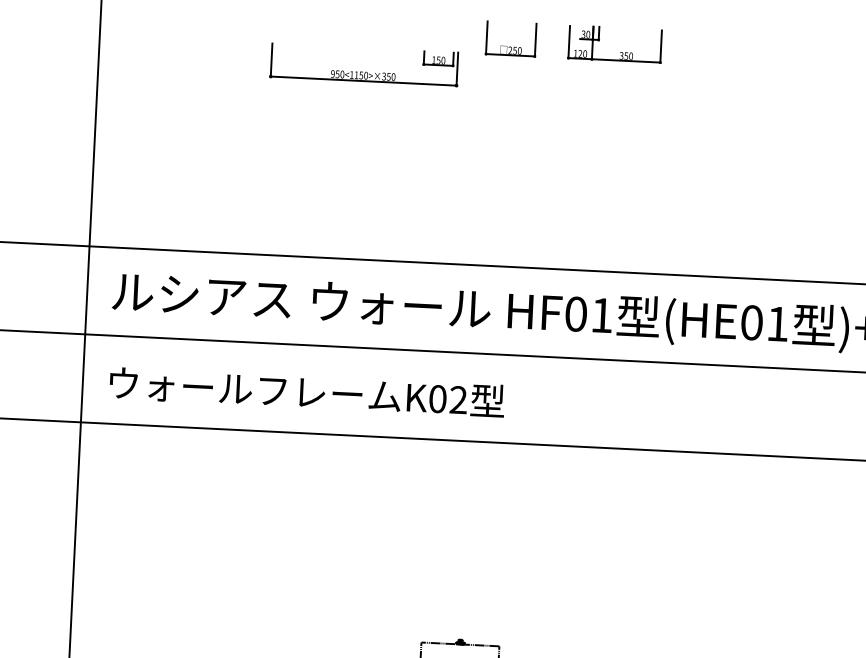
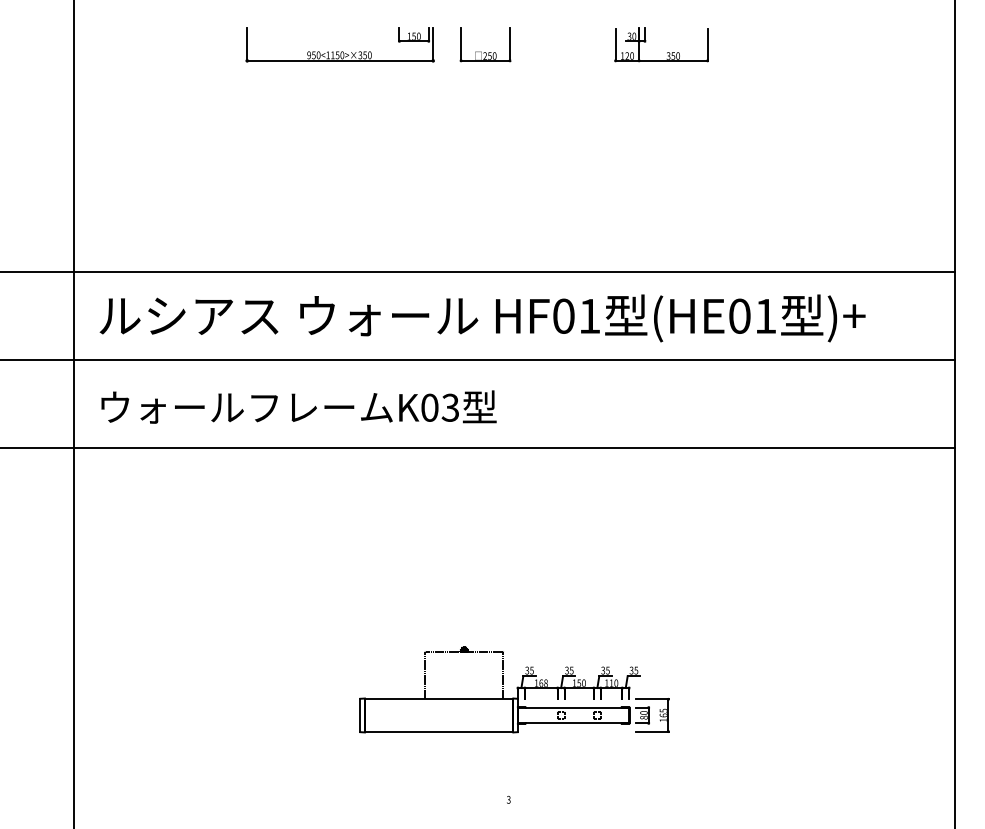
part: (620, 52) -> (667, 52), moved
part: (363, 71) -> (339, 51), moved
text: (458, 399) -> (450, 407), K02 -> K03

